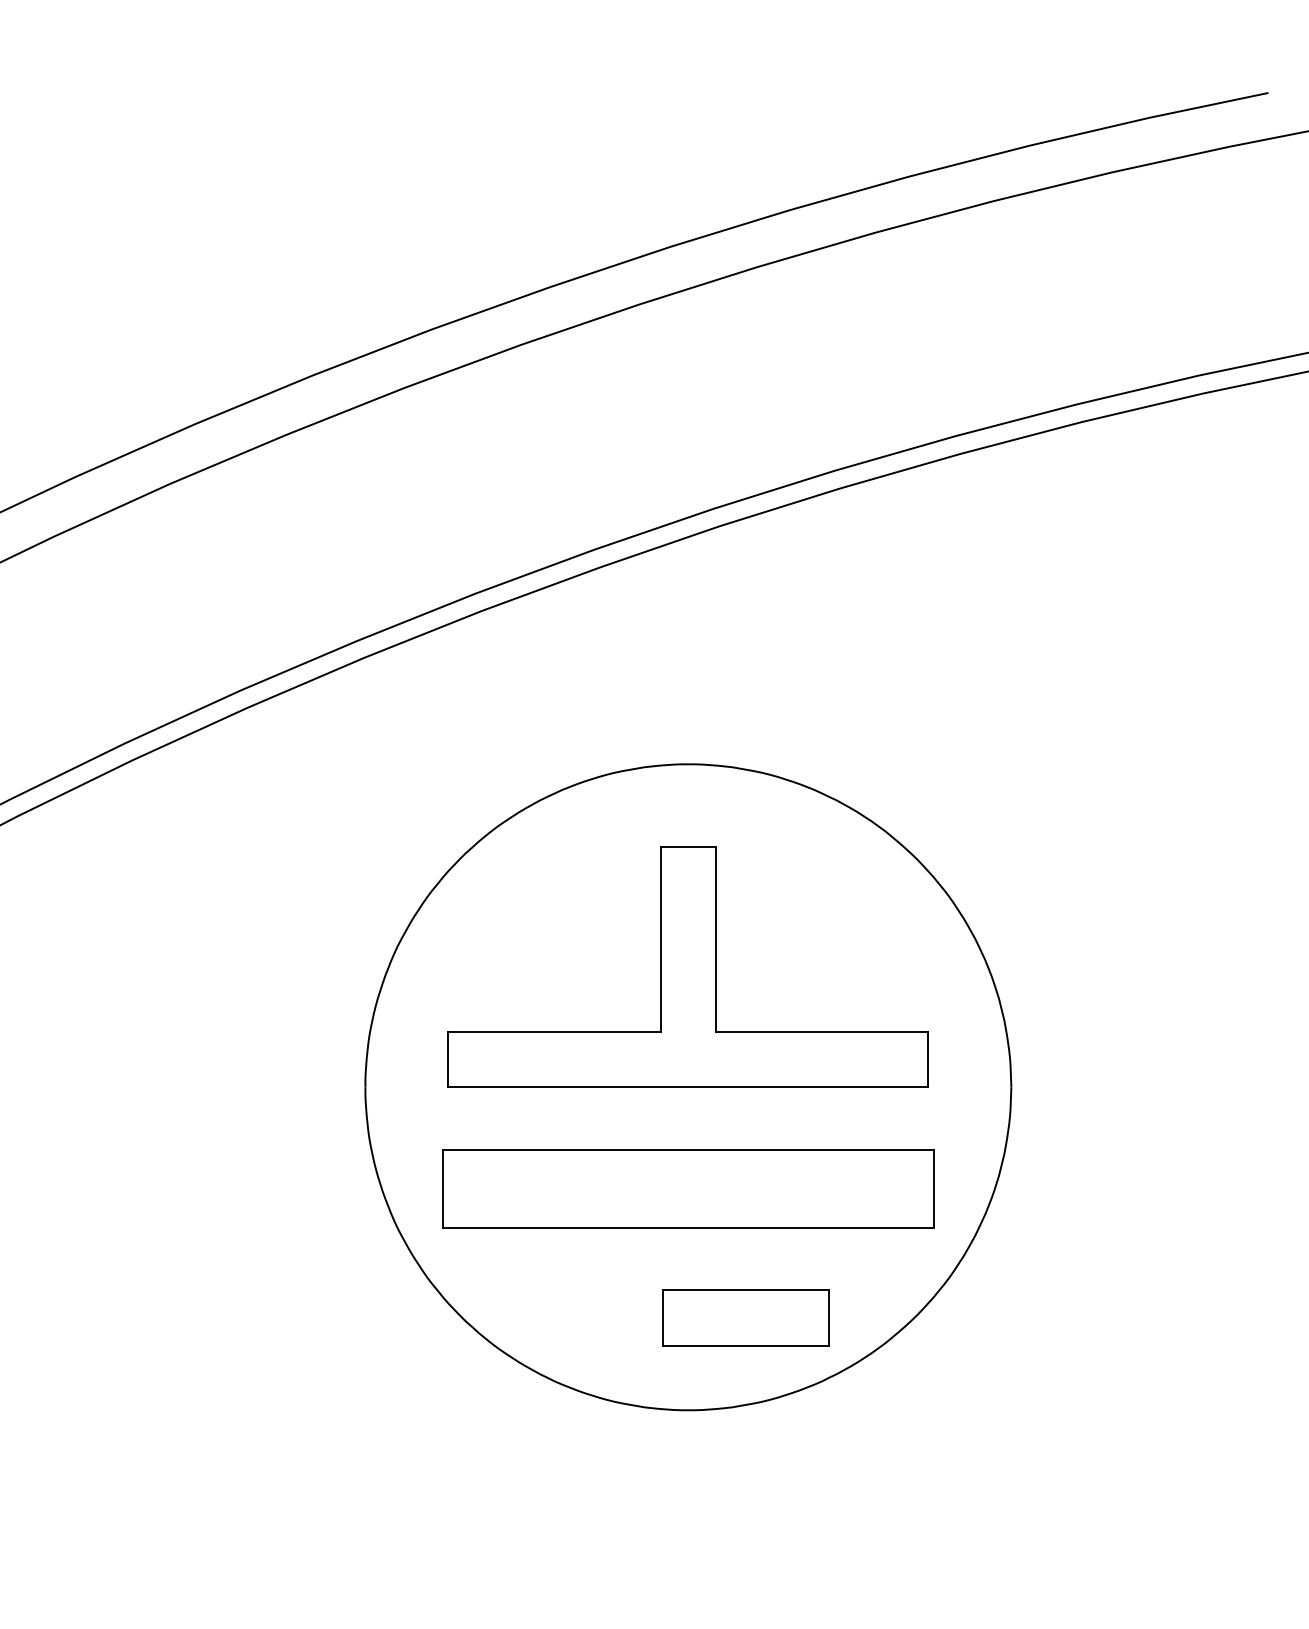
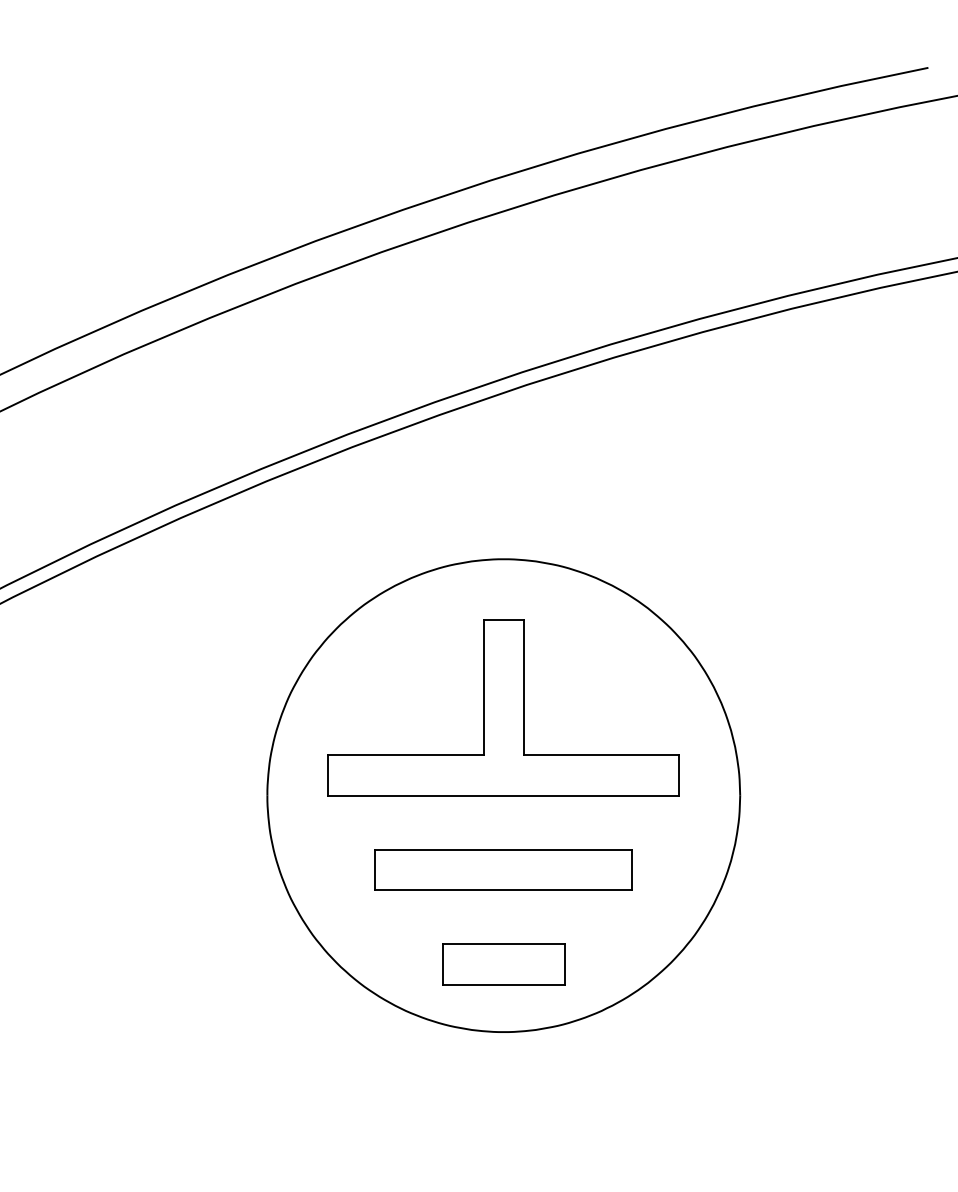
part: (688, 1188) -> (503, 869), size x0.71
part: (745, 1317) -> (503, 964), moved

